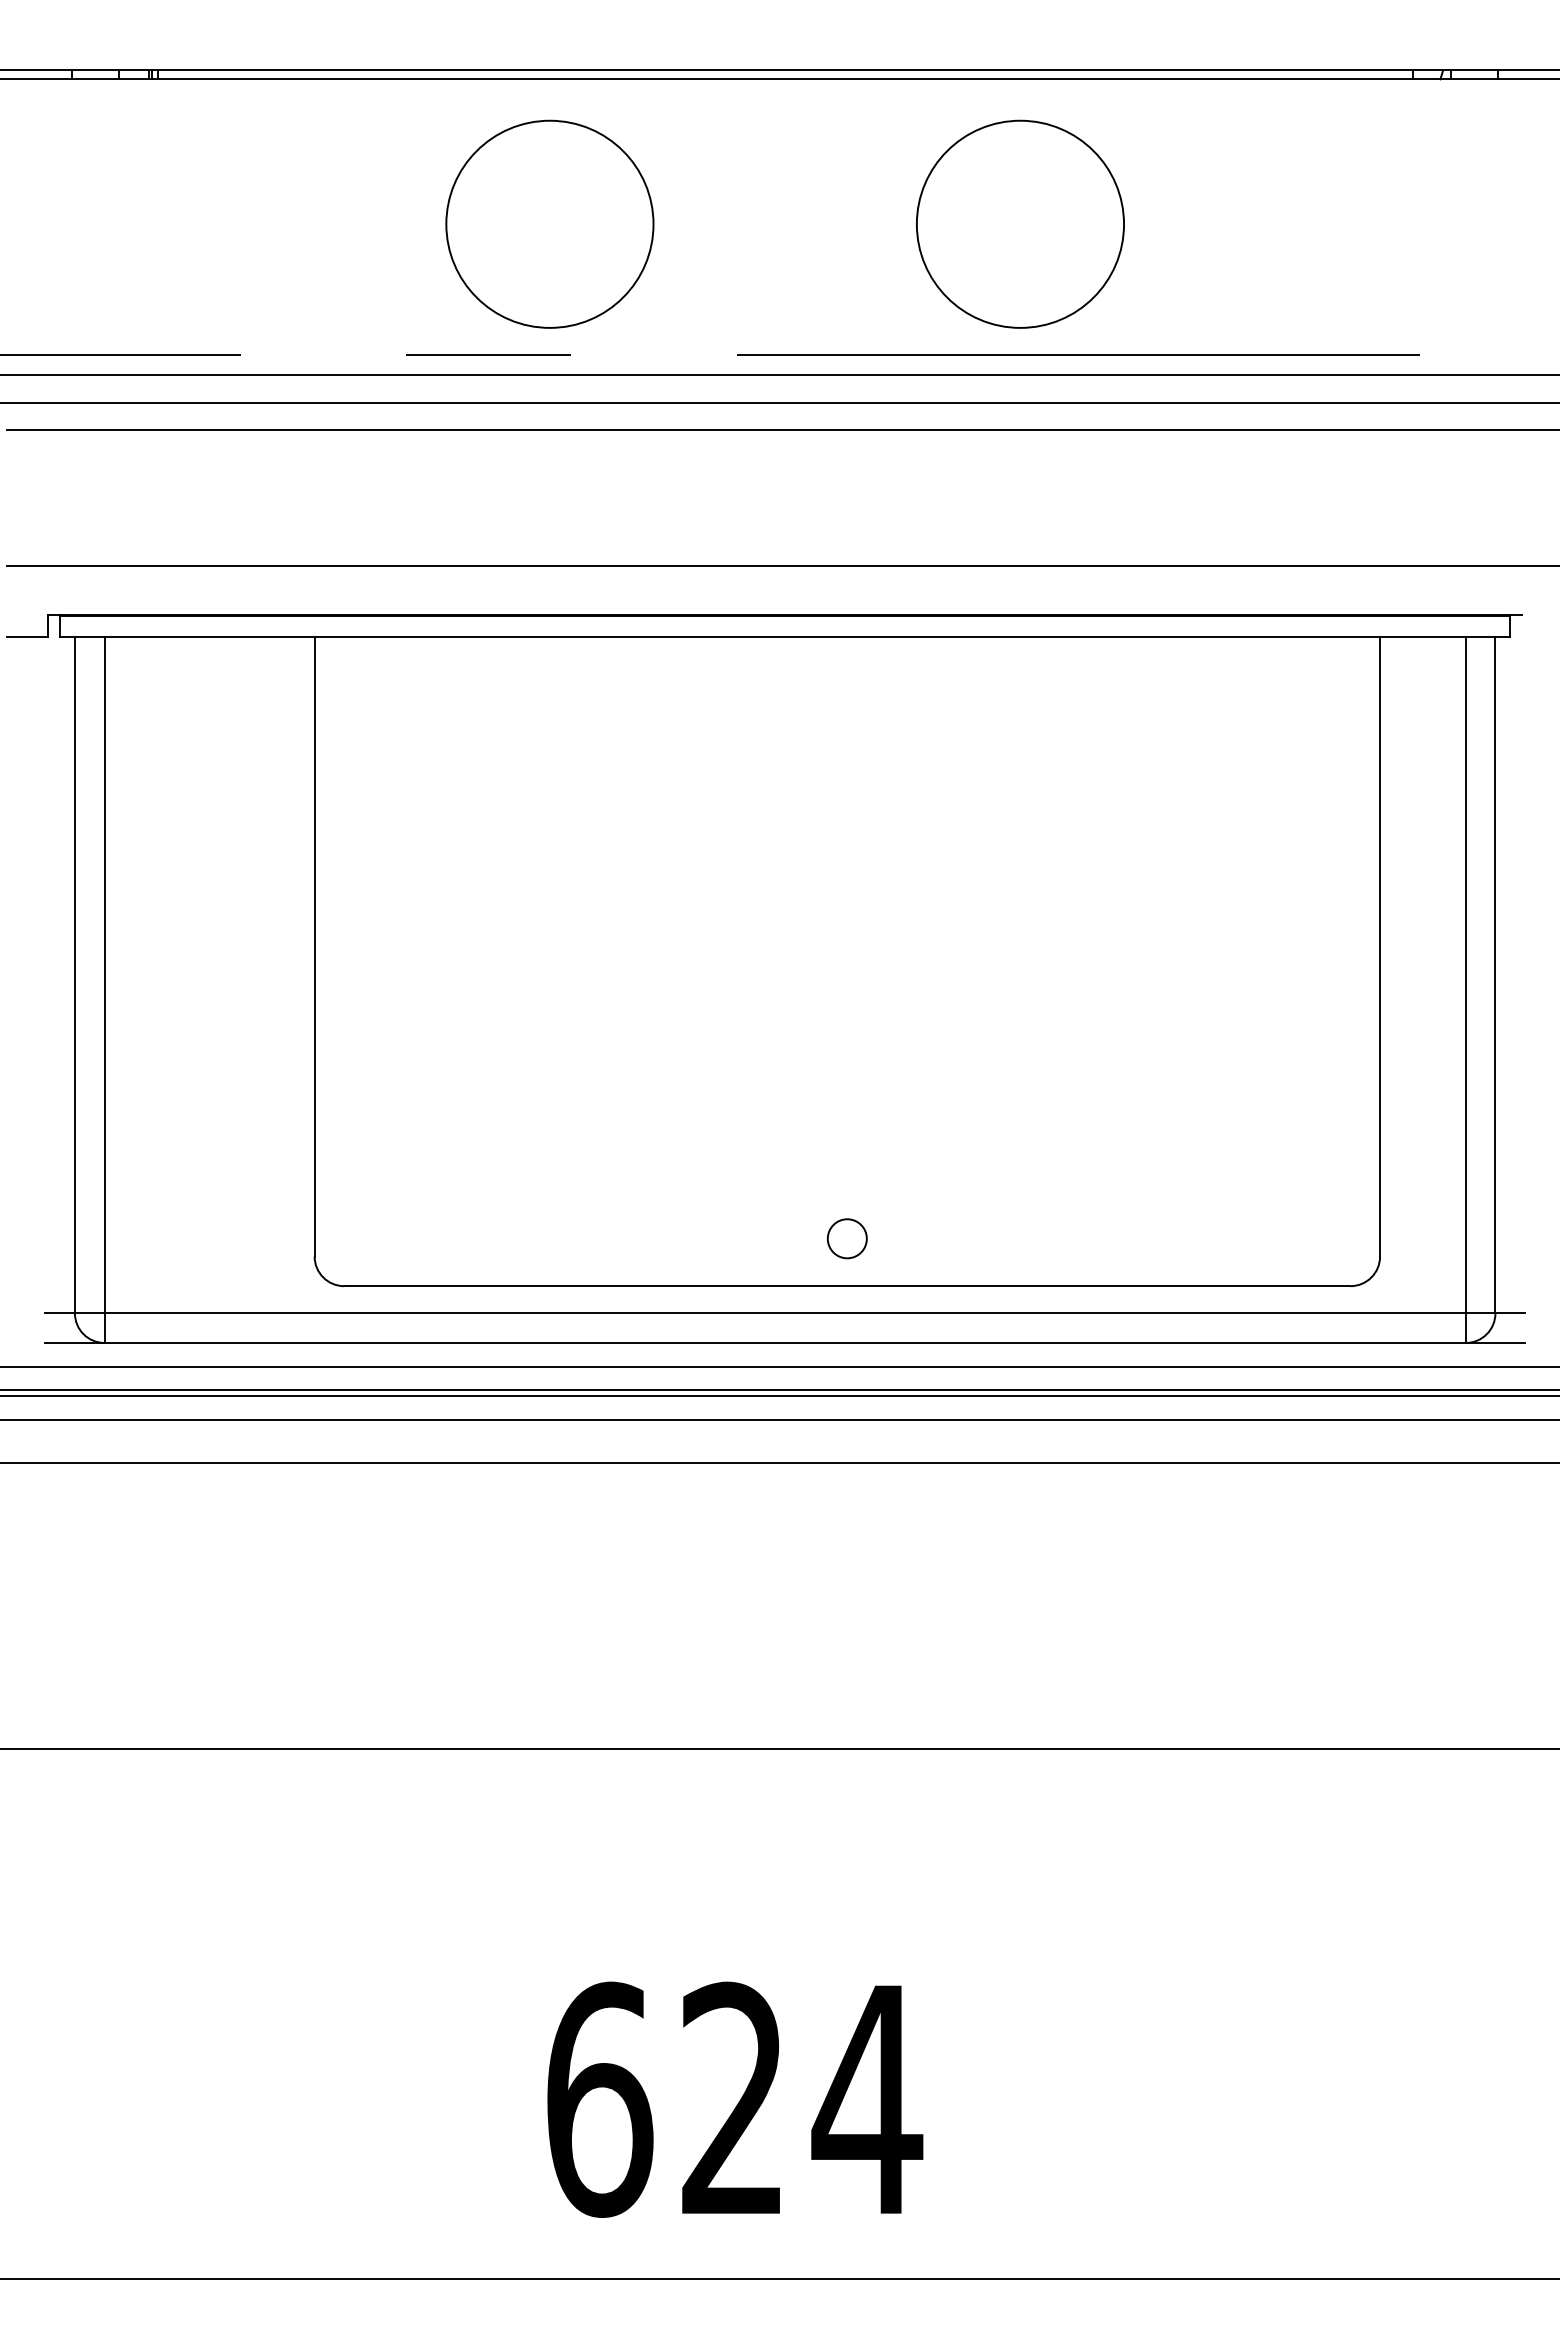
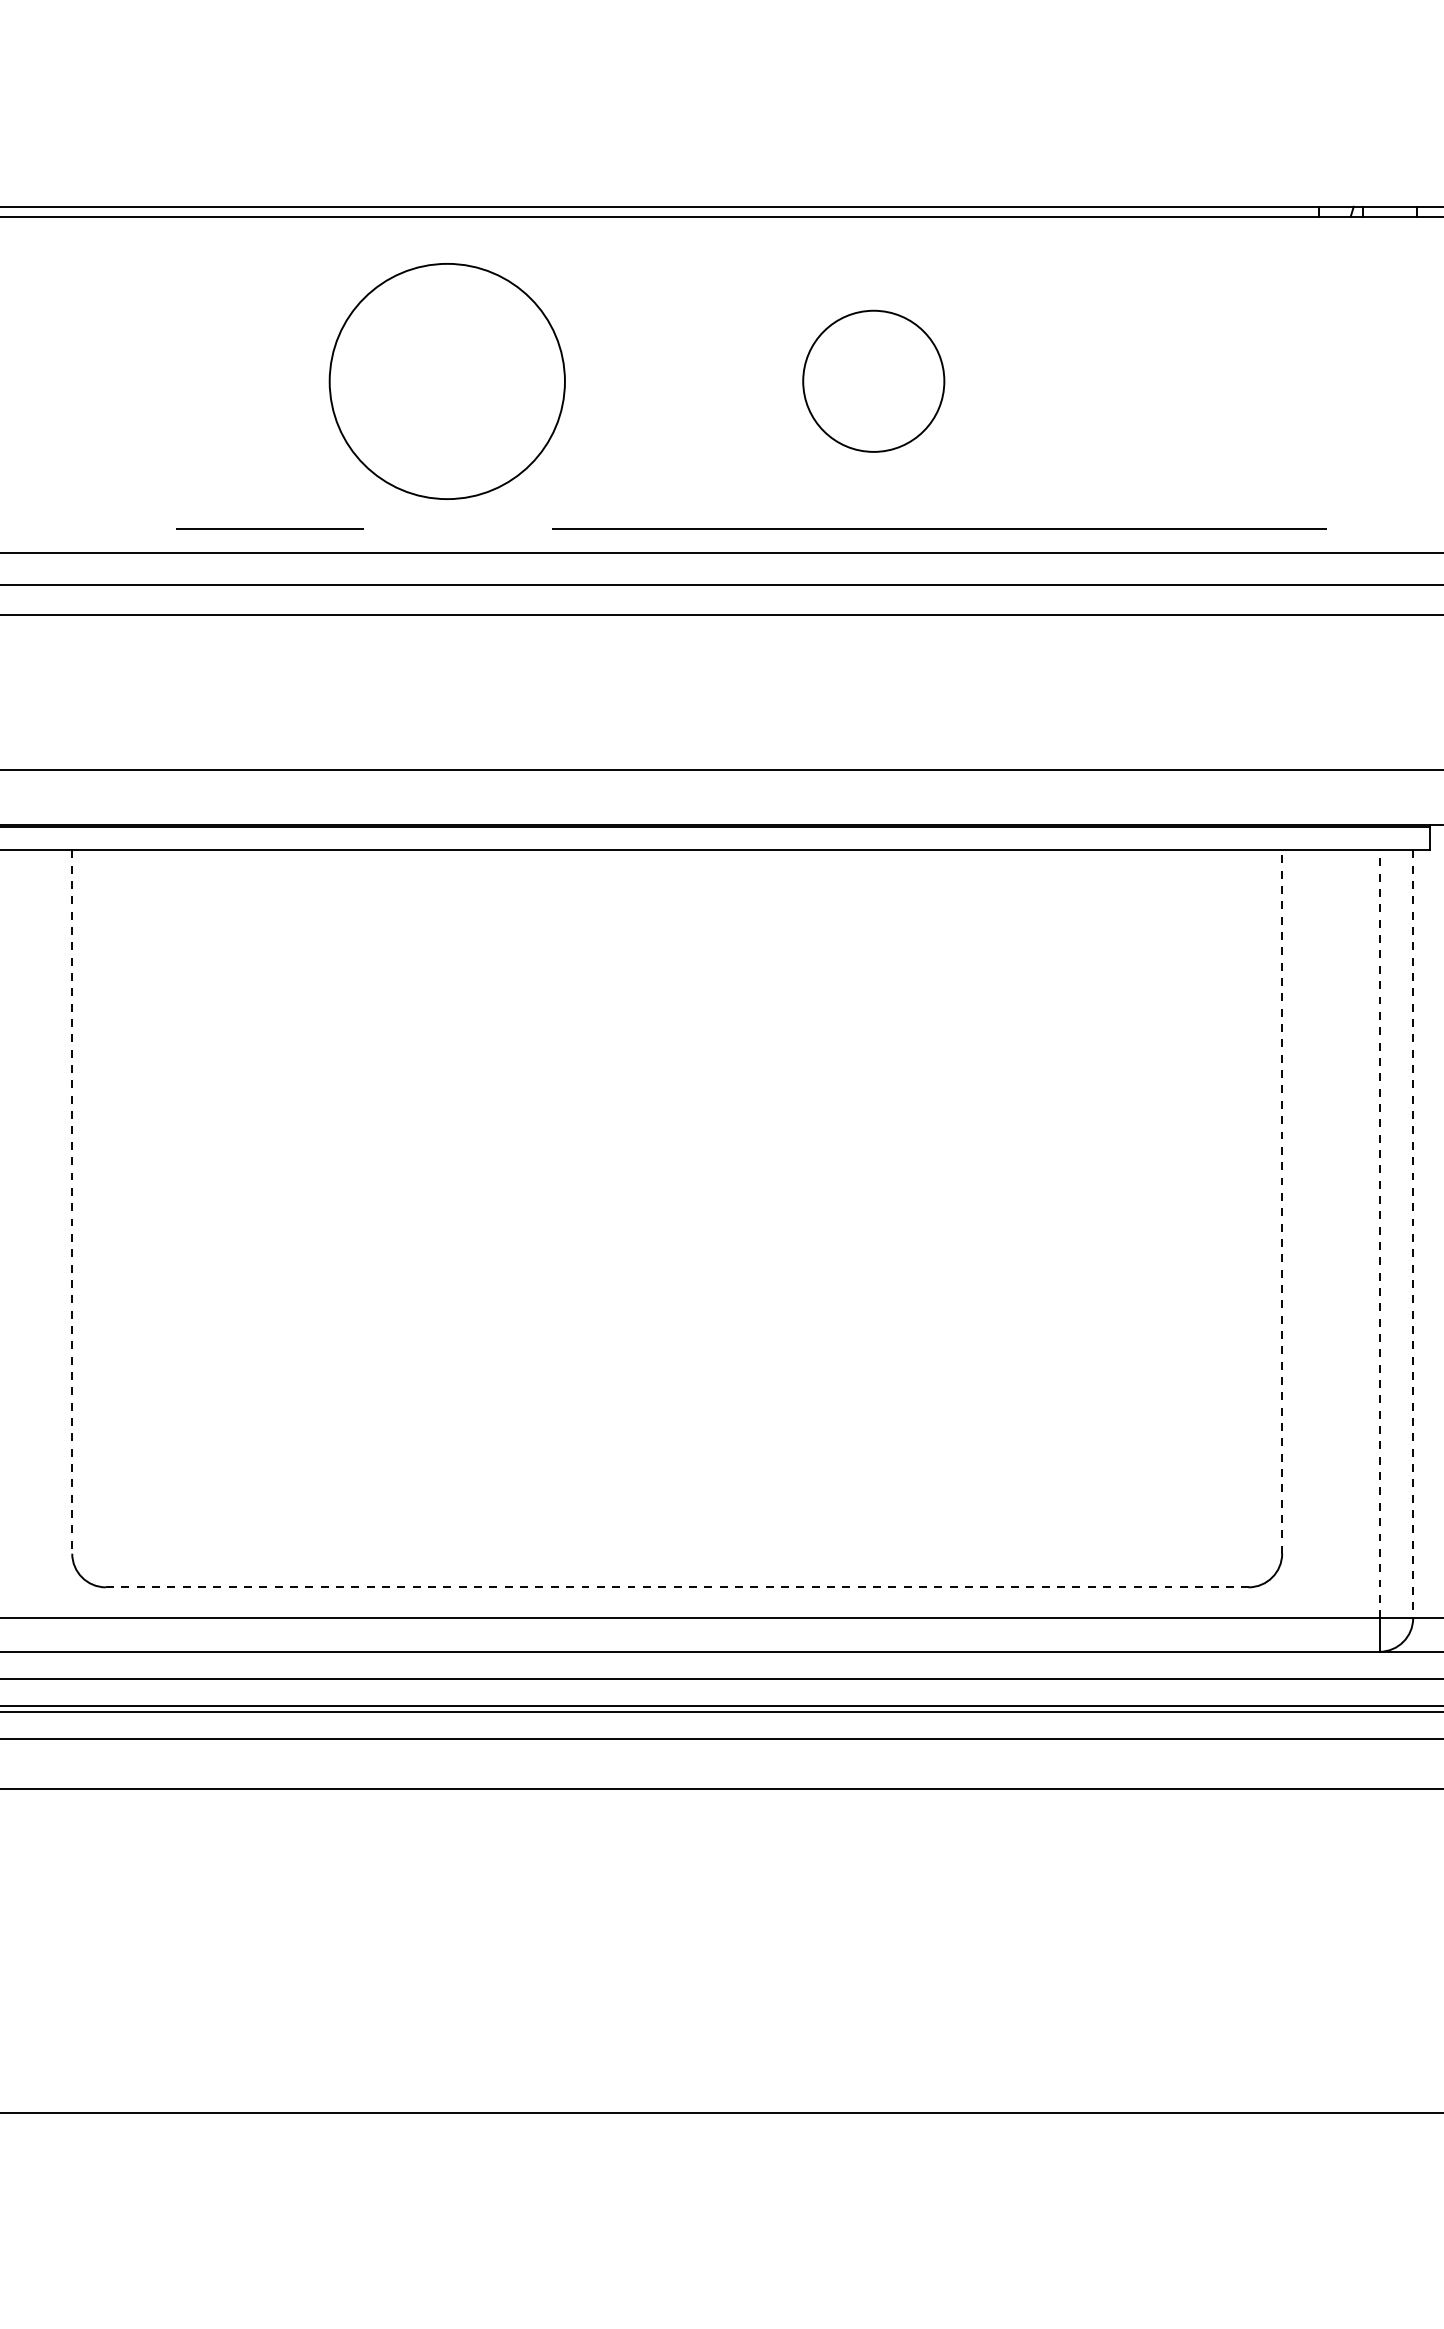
circle: (549, 223) -> (446, 380), moved
circle: (1020, 223) -> (873, 380), size x0.6
line: (314, 946) -> (72, 1201), solid -> dashed
line: (1380, 946) -> (1282, 1201), solid -> dashed
line: (1465, 974) -> (1379, 1233), solid -> dashed
line: (1495, 975) -> (1413, 1234), solid -> dashed
circle: (846, 1238) -> (676, 1533), removed
line: (847, 1286) -> (677, 1587), solid -> dashed

